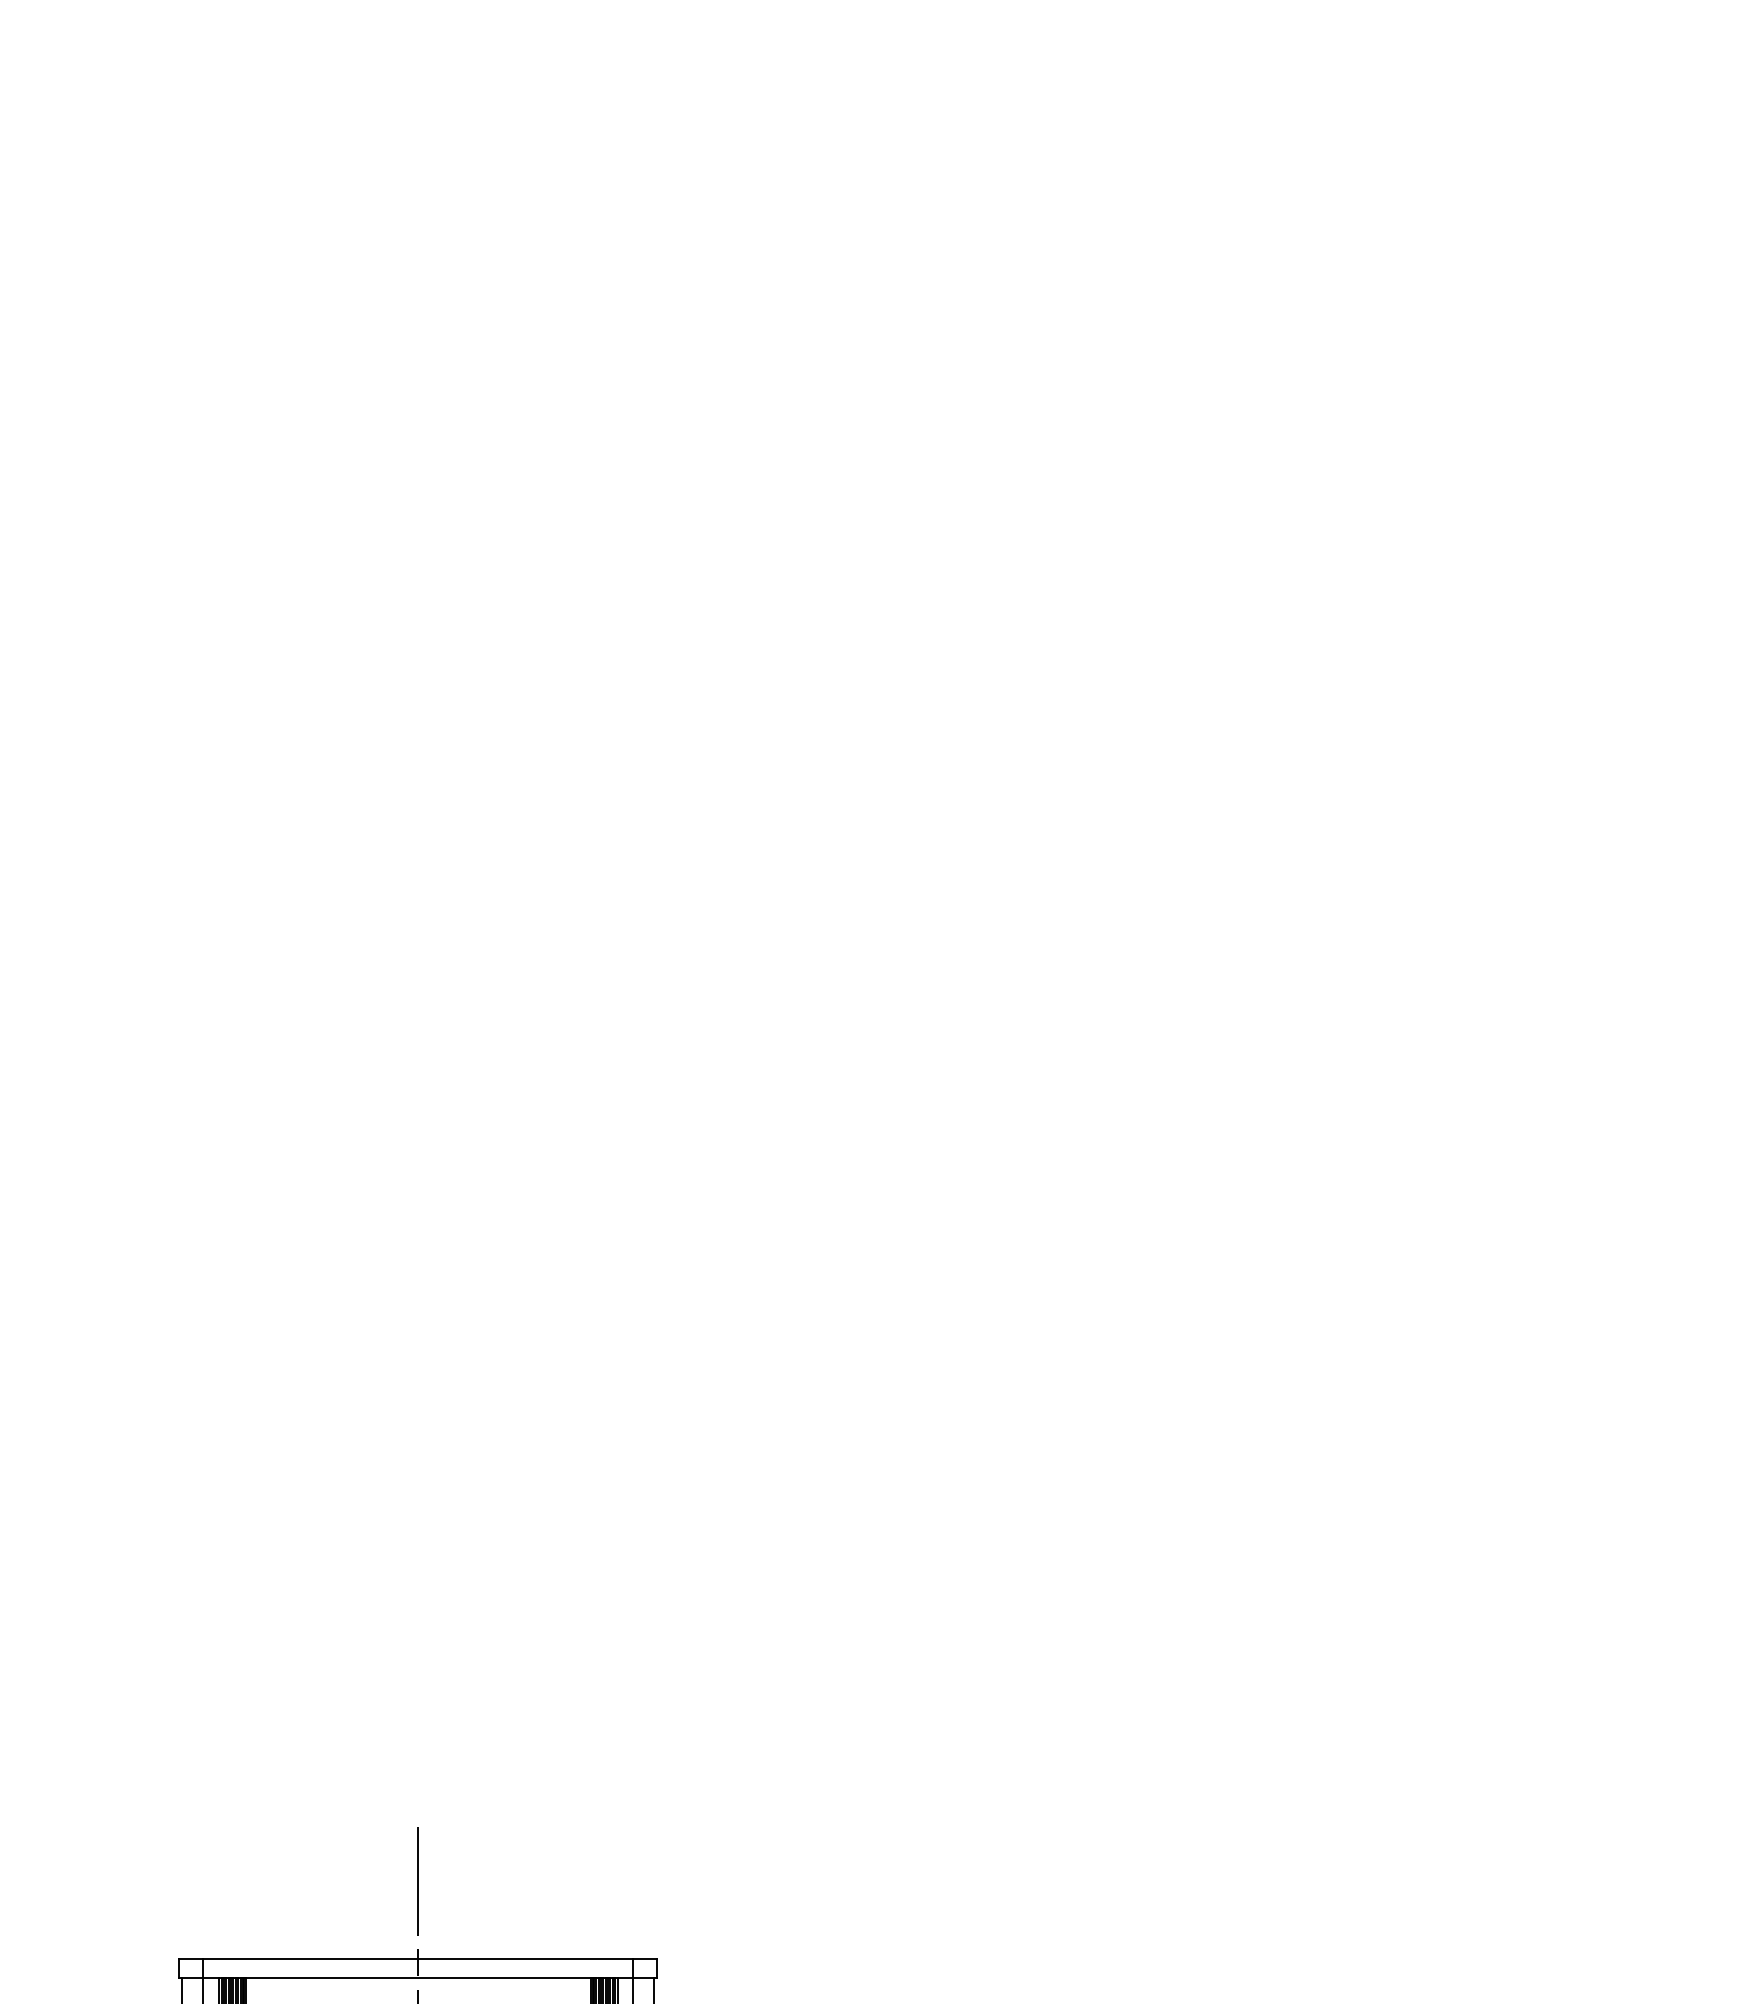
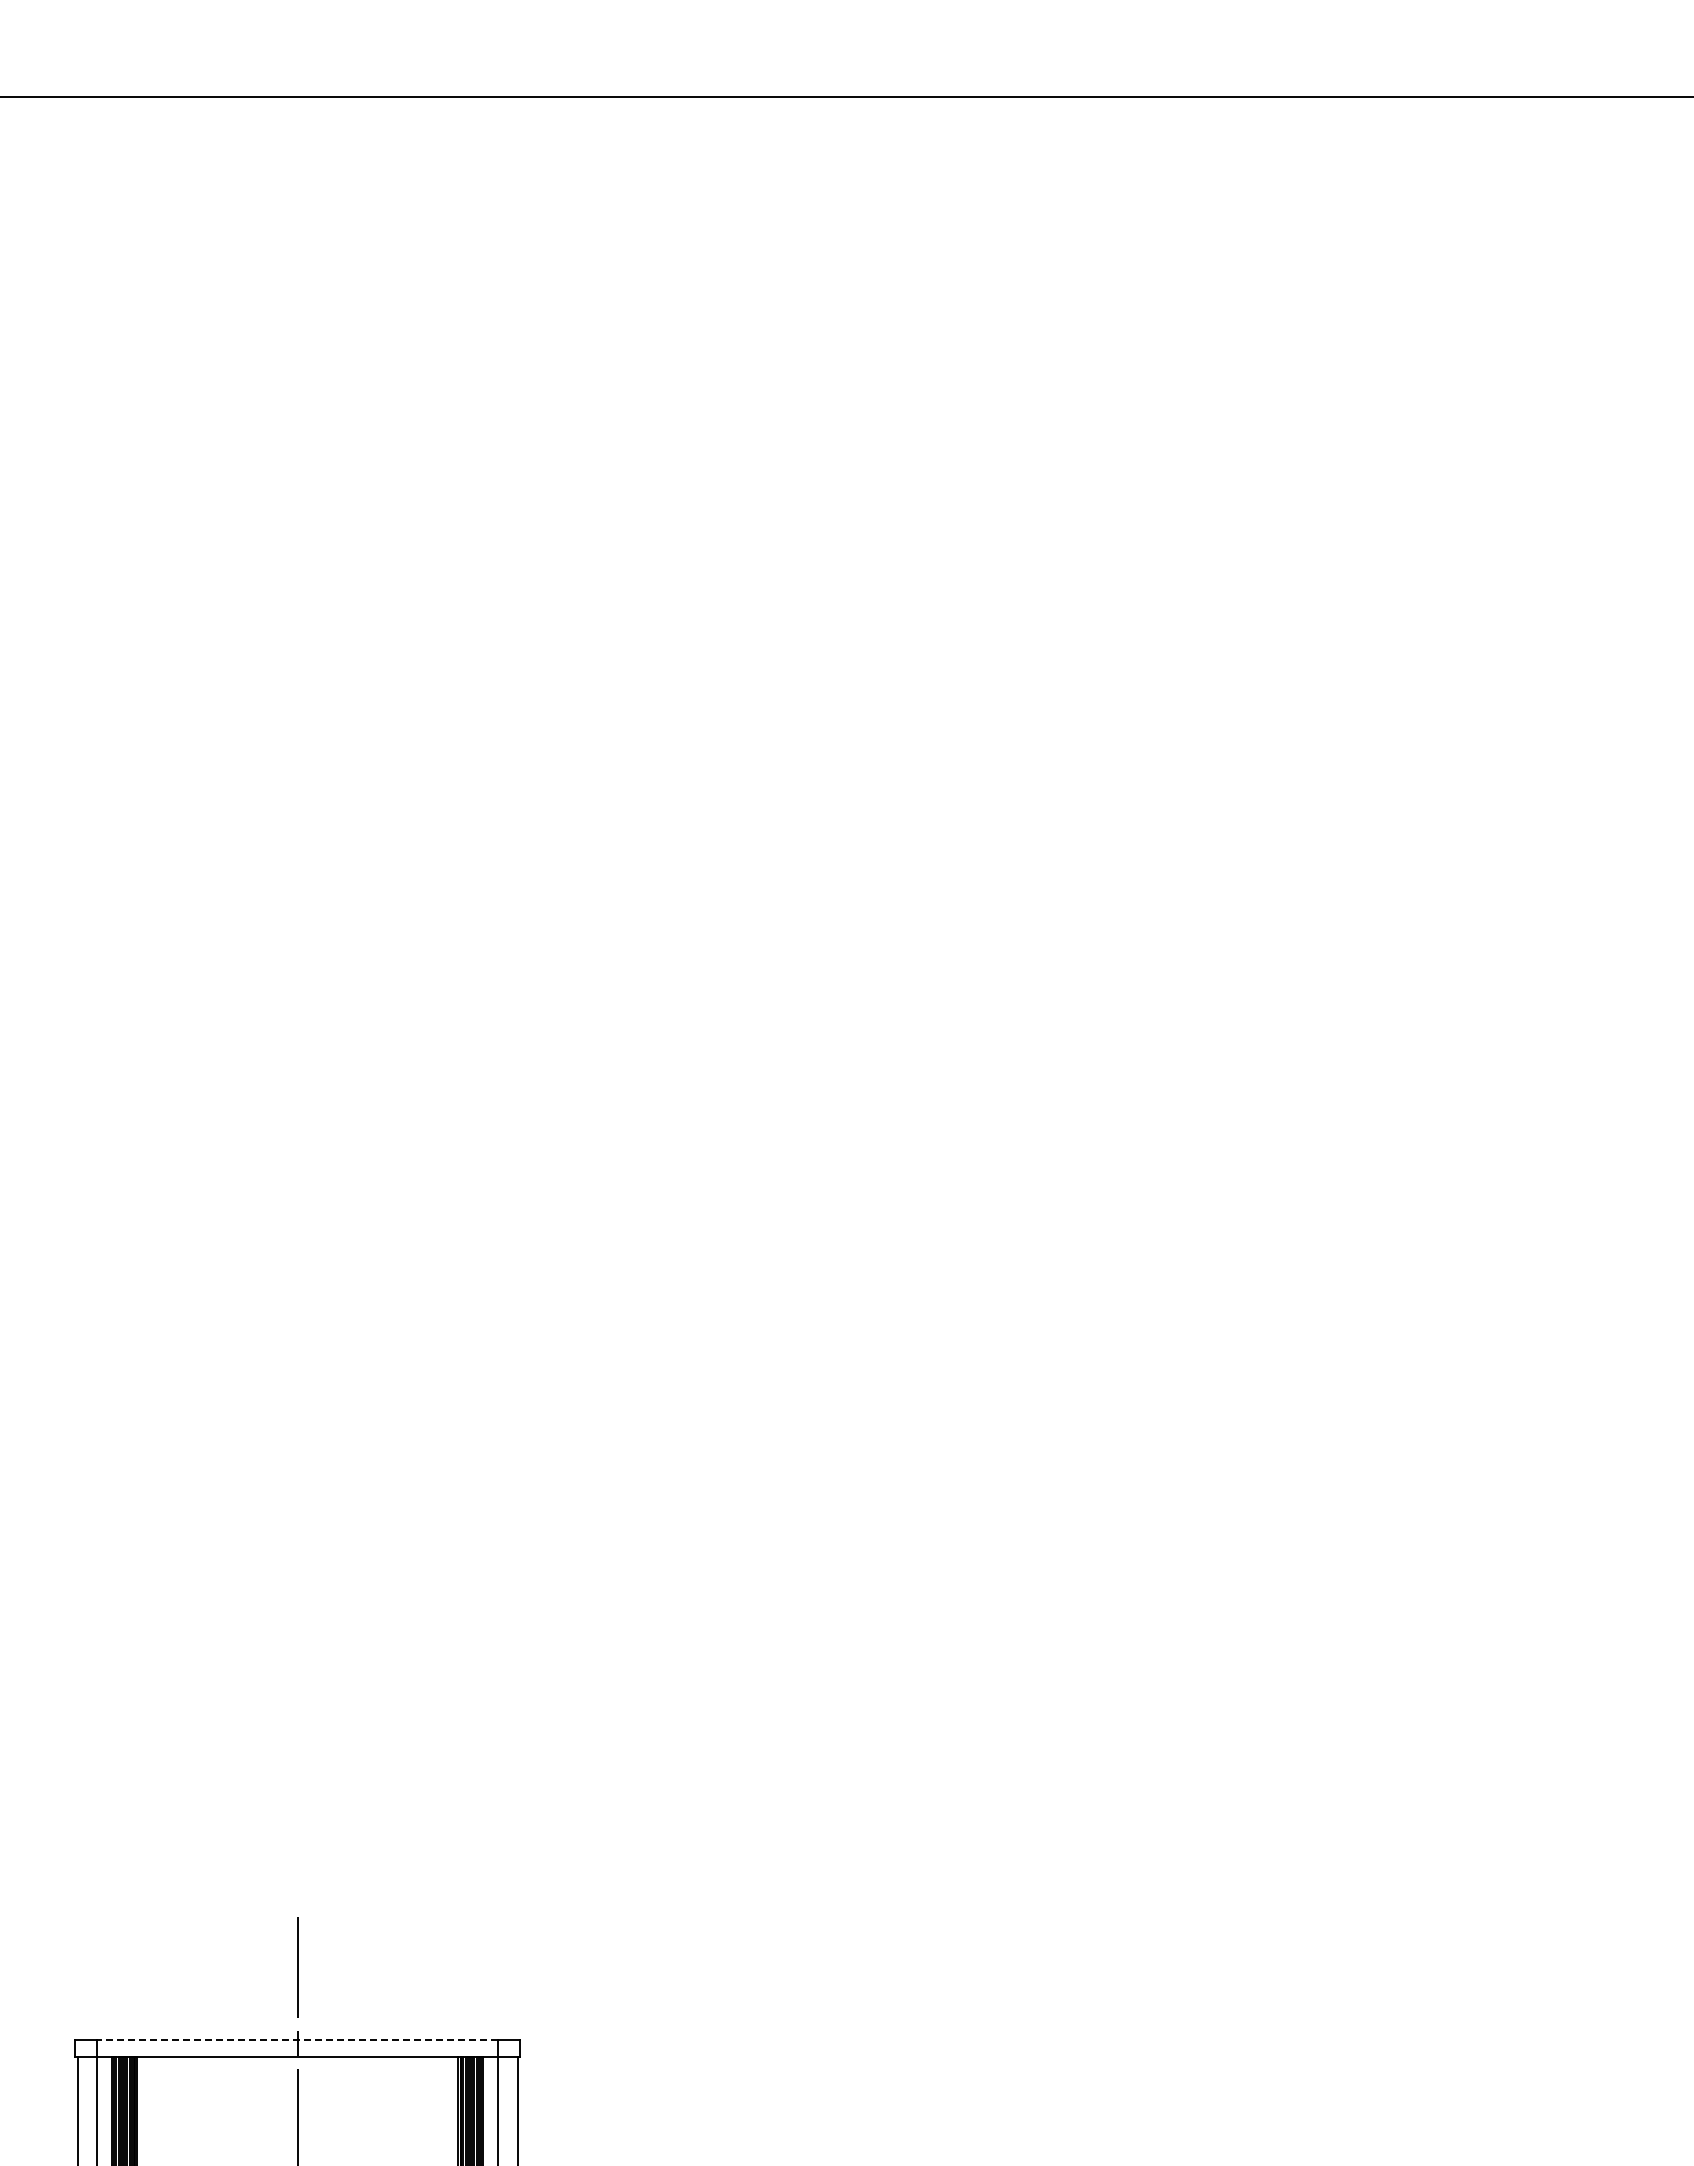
line: (418, 1958) -> (297, 2039), solid -> dashed

